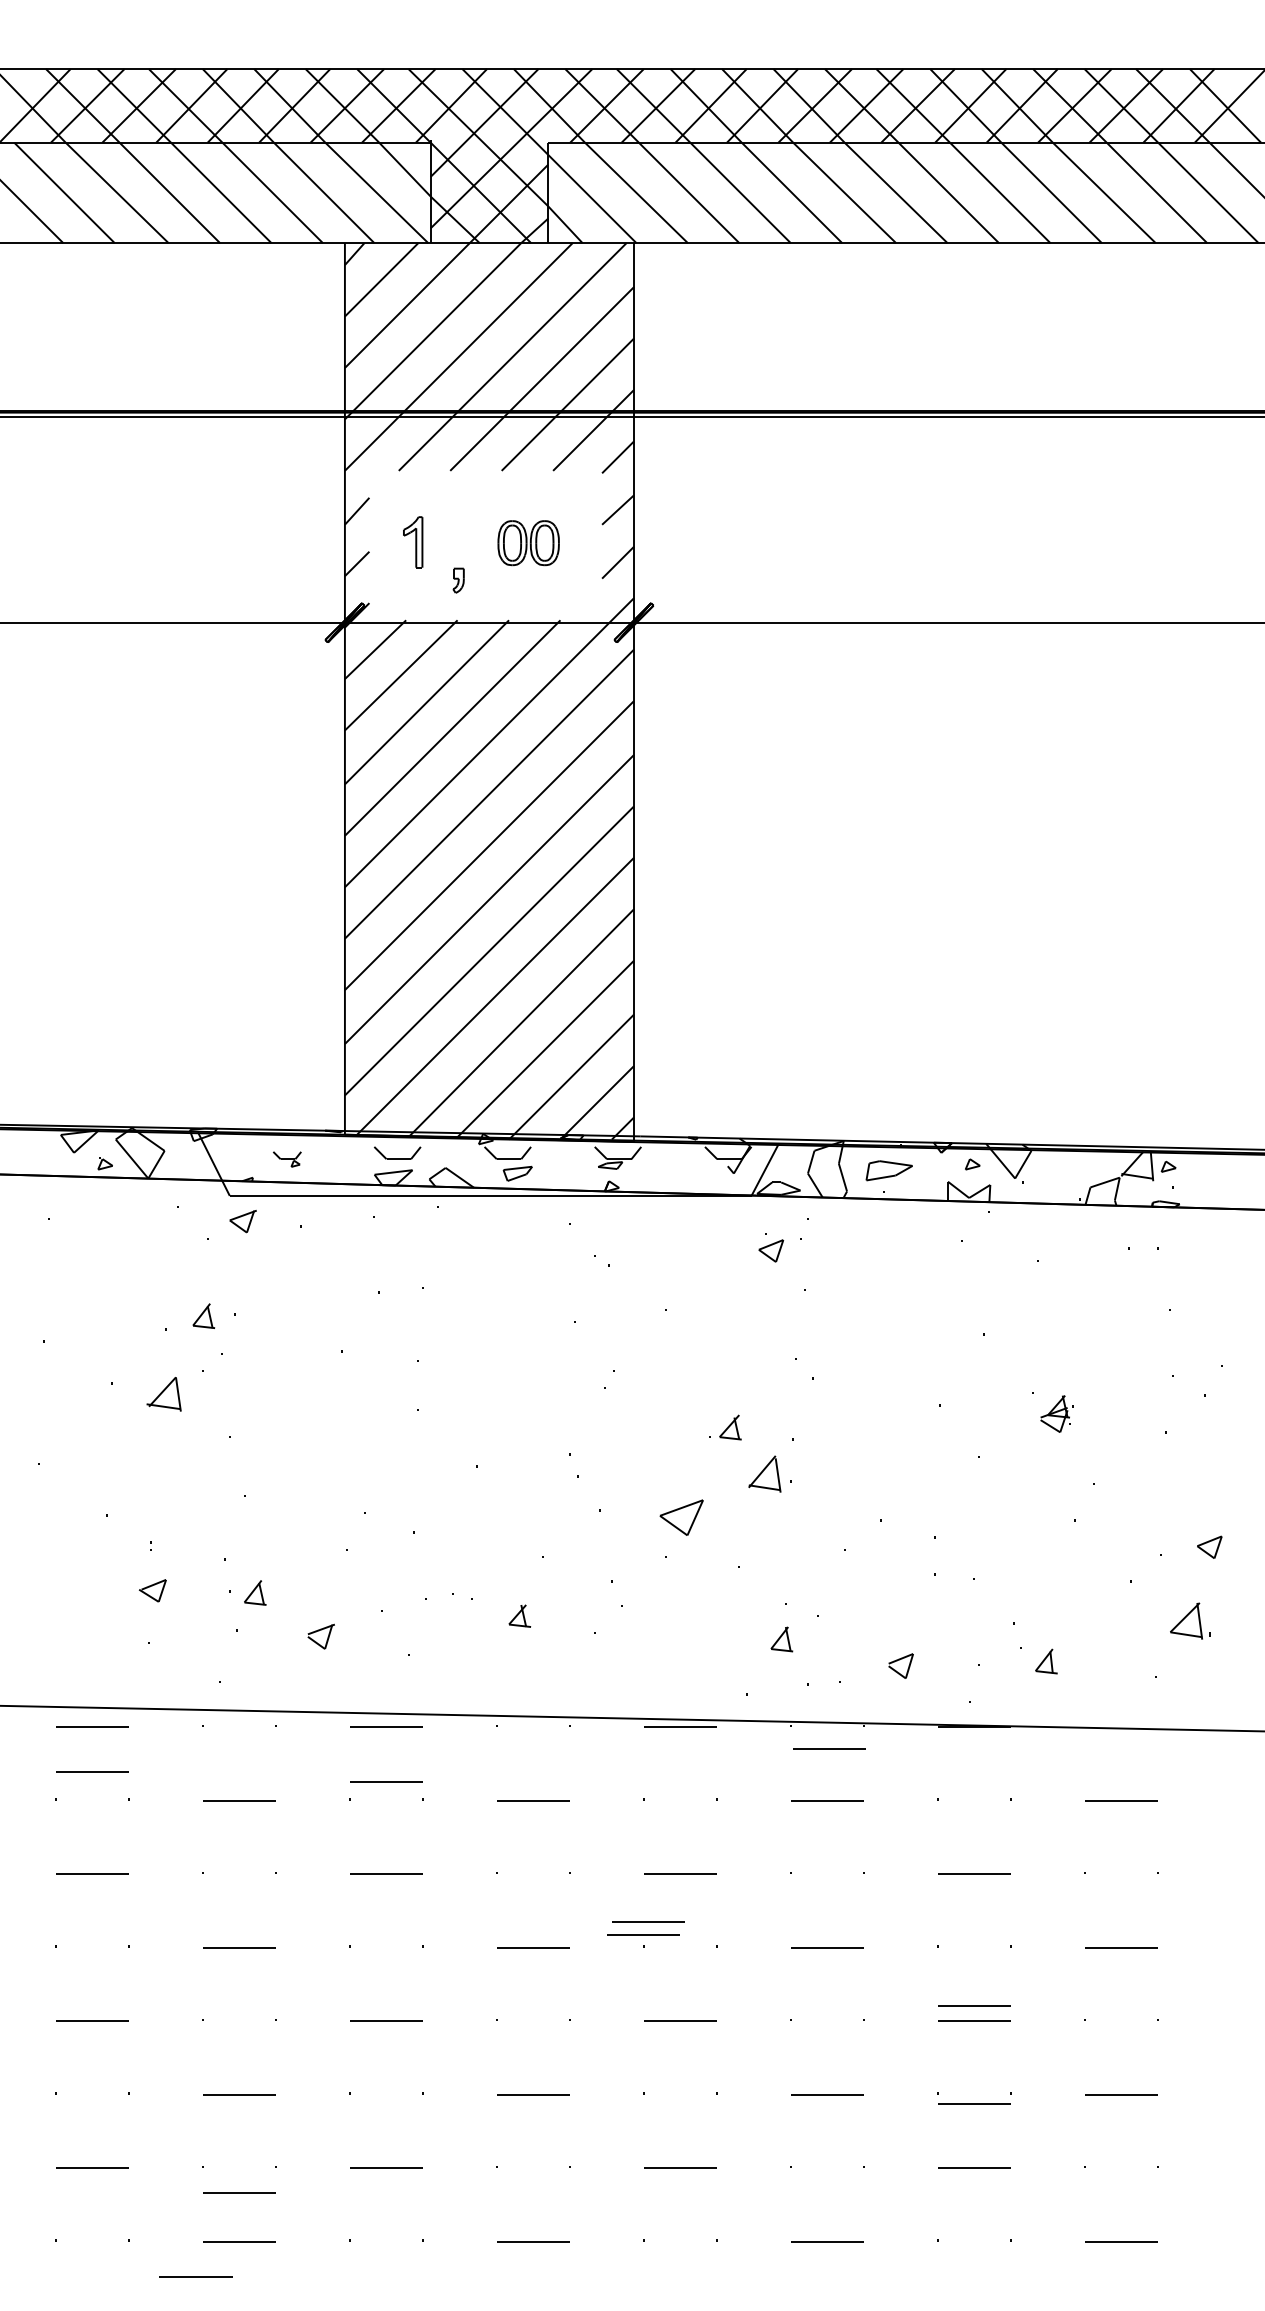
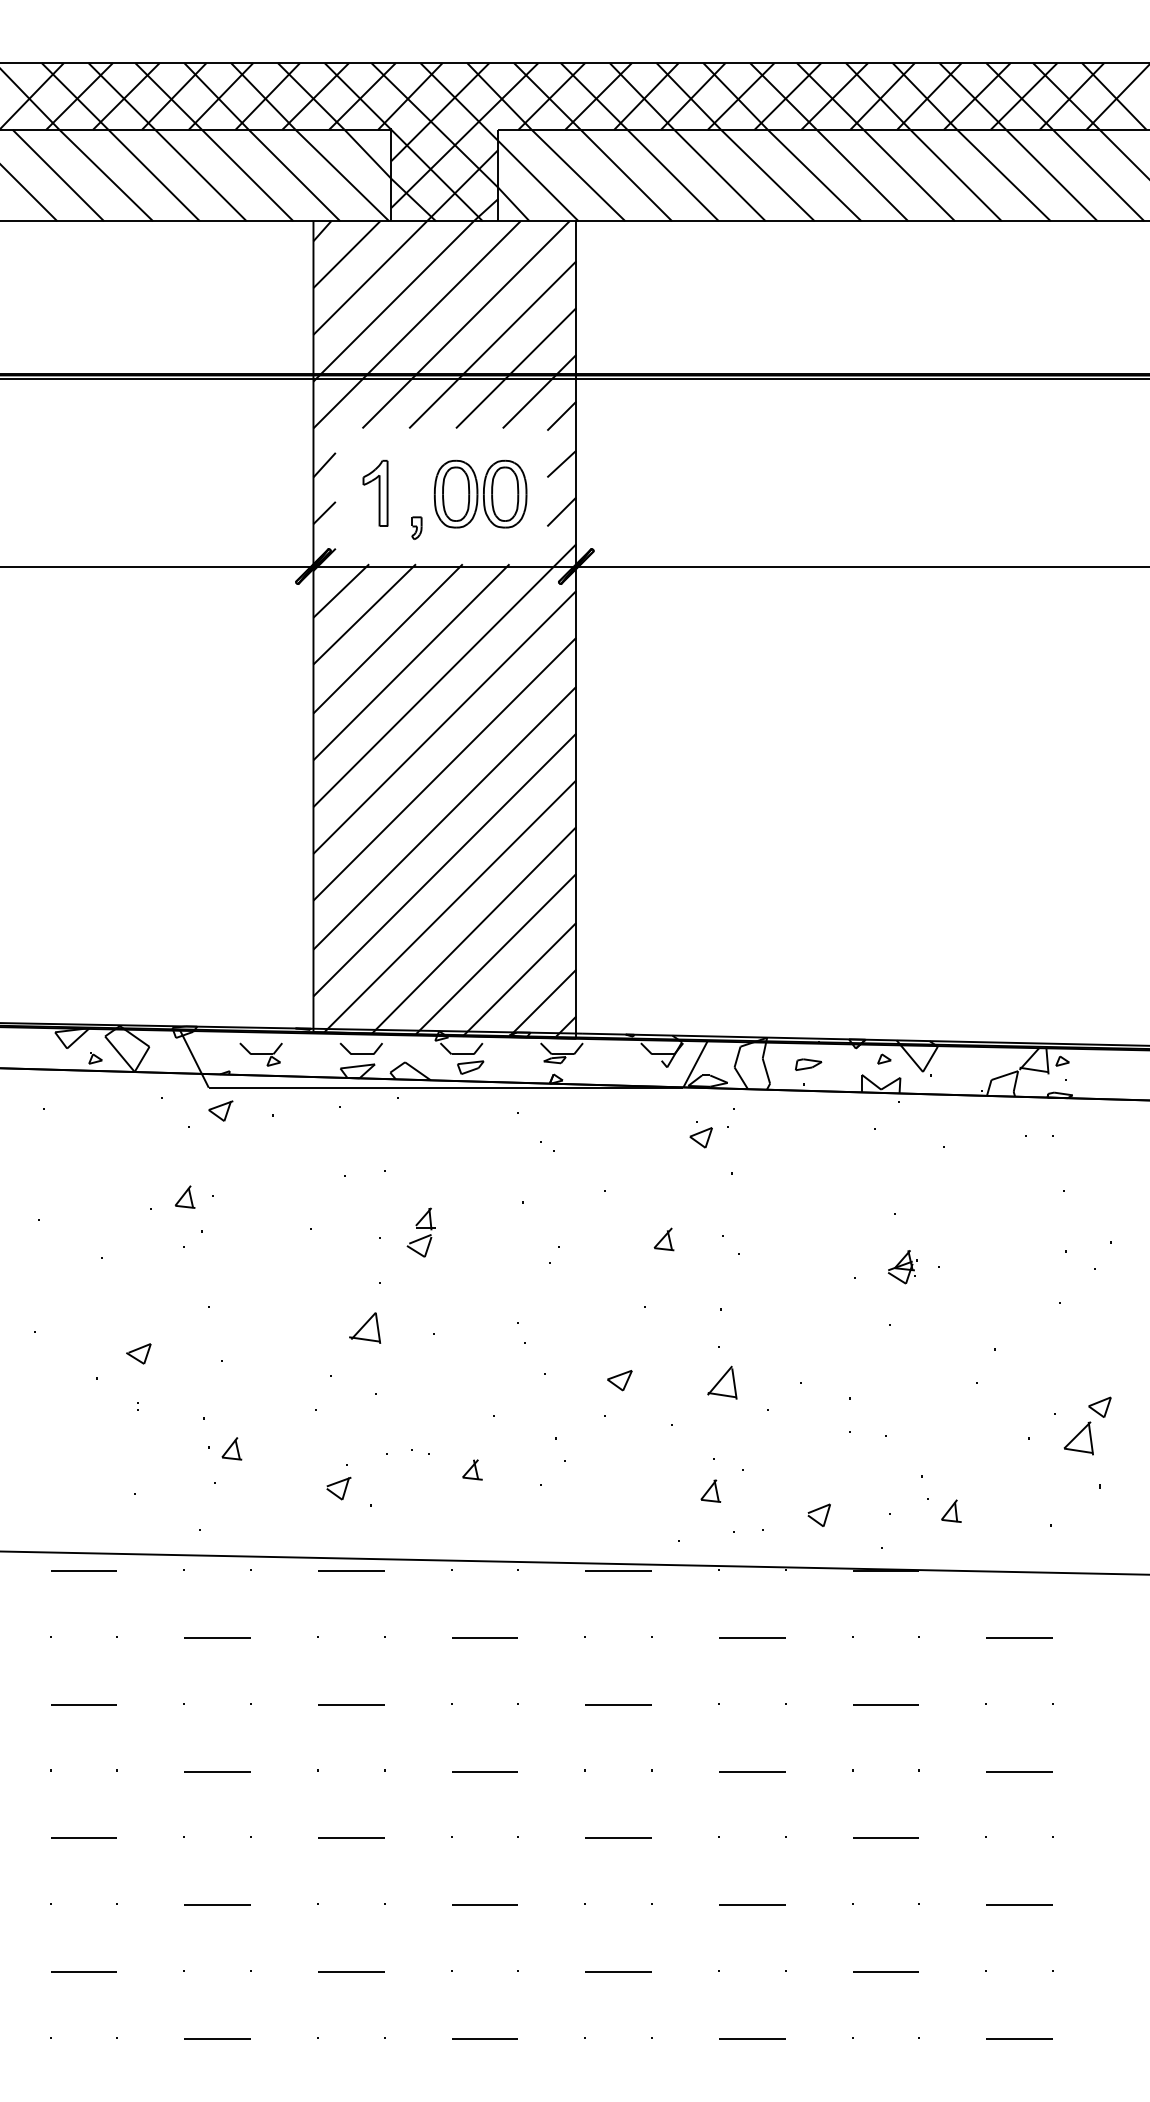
part: (413, 541) -> (375, 492), size x1.43
part: (528, 542) -> (480, 493), size x1.67
part: (286, 1159) -> (260, 1054), size x1.67
part: (889, 1170) -> (808, 1064), size x0.62
part: (462, 1355) -> (420, 1232), added
part: (164, 1393) -> (365, 1327), moved
part: (1056, 1414) -> (902, 1267), moved
part: (729, 1427) -> (663, 1239), moved
part: (765, 1473) -> (722, 1382), moved
part: (681, 1517) -> (619, 1380), size x0.62
part: (152, 1590) -> (138, 1353), moved
part: (1186, 1621) -> (1078, 1438), moved
part: (320, 1636) -> (338, 1488), moved
line: (829, 1748) -> (754, 1590), removed
line: (92, 1770) -> (83, 1610), removed
line: (386, 1780) -> (351, 1619), removed
line: (648, 1921) -> (589, 1747), removed
line: (642, 1934) -> (584, 1759), removed
line: (973, 2006) -> (885, 1824), removed
line: (973, 2102) -> (885, 1912), removed
line: (239, 2192) -> (217, 1994), removed
line: (195, 2276) -> (177, 2070), removed

